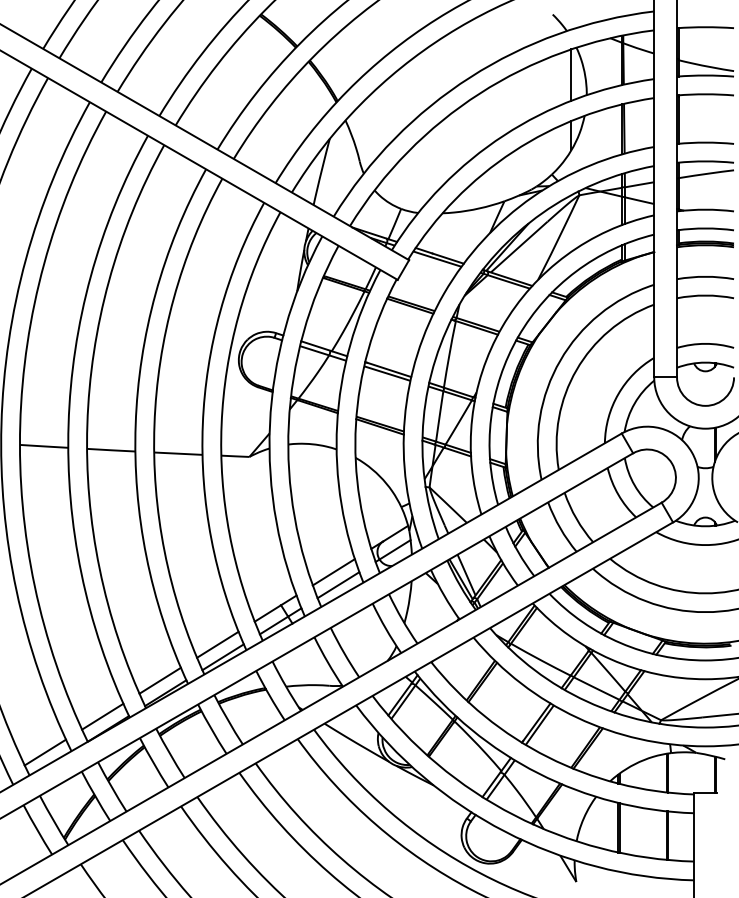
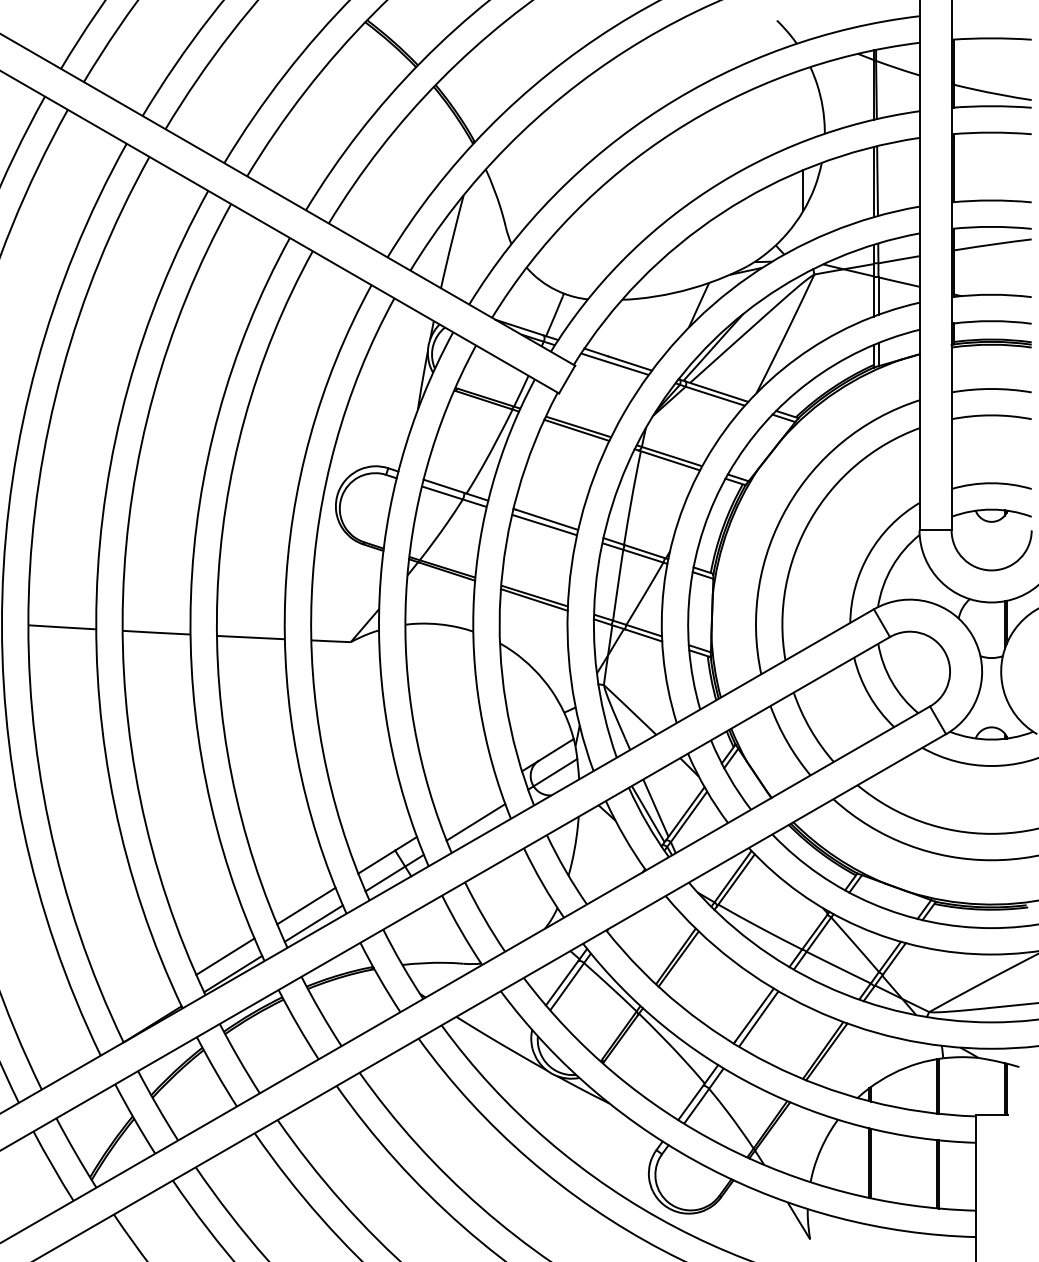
line: (571, 75) -> (803, 105), removed
line: (333, 571) -> (468, 803), removed
line: (102, 716) -> (144, 1007), removed
line: (45, 752) -> (64, 1057), removed

